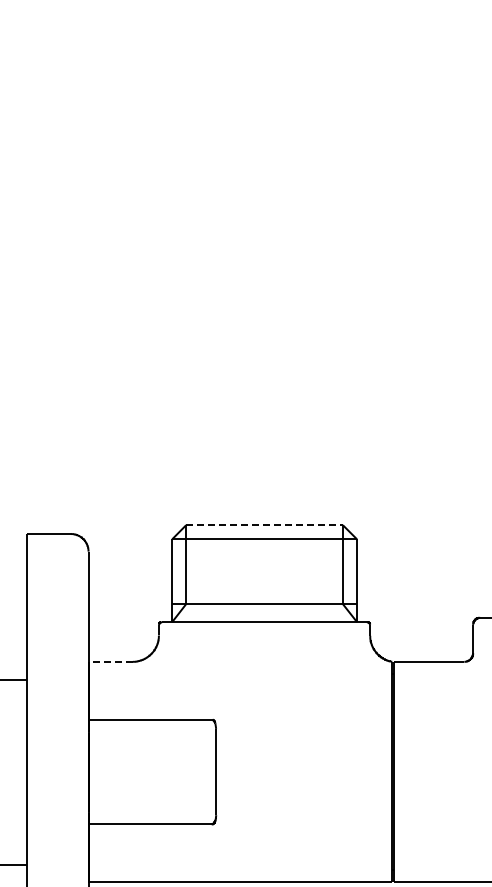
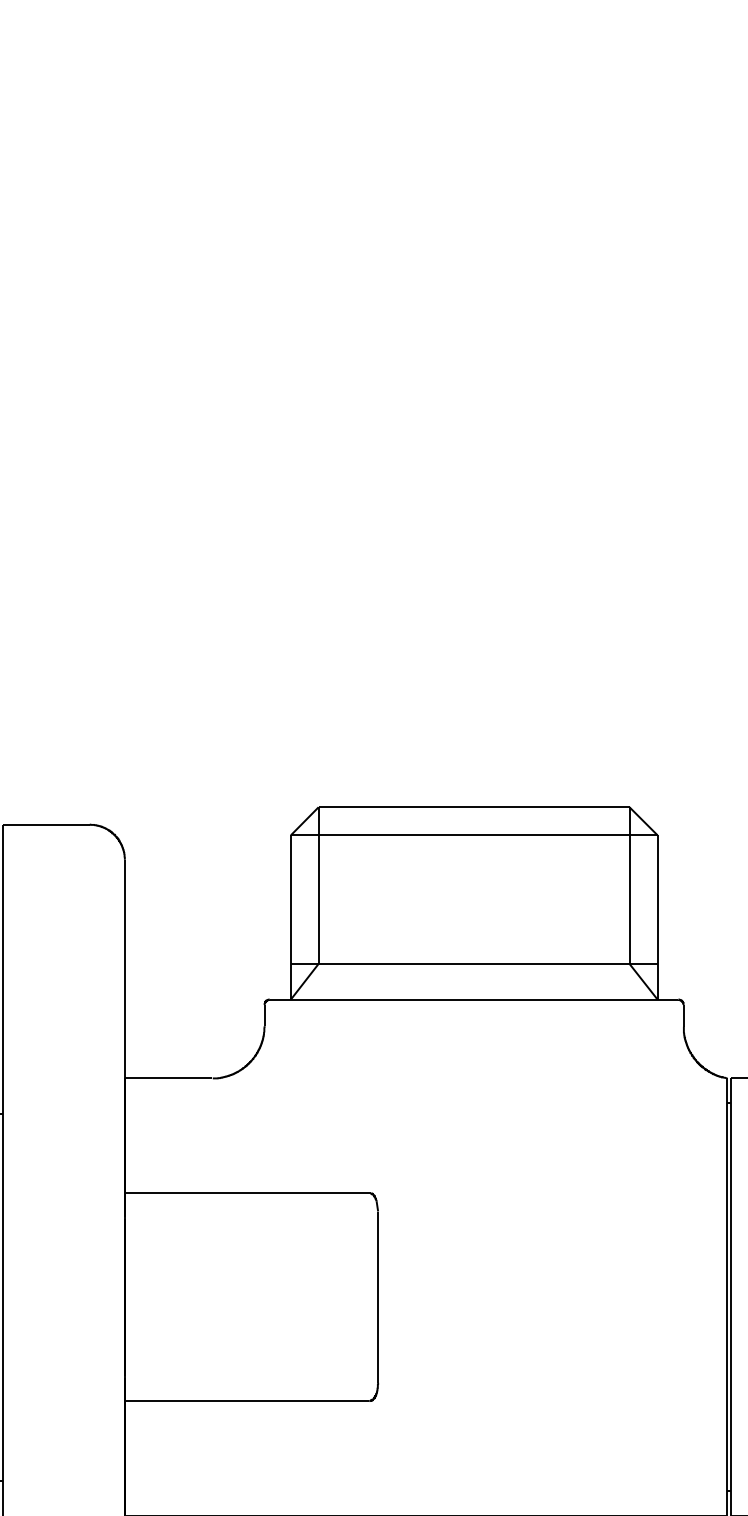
line: (265, 525) -> (475, 807), dashed -> solid
line: (110, 661) -> (168, 1077), dashed -> solid

